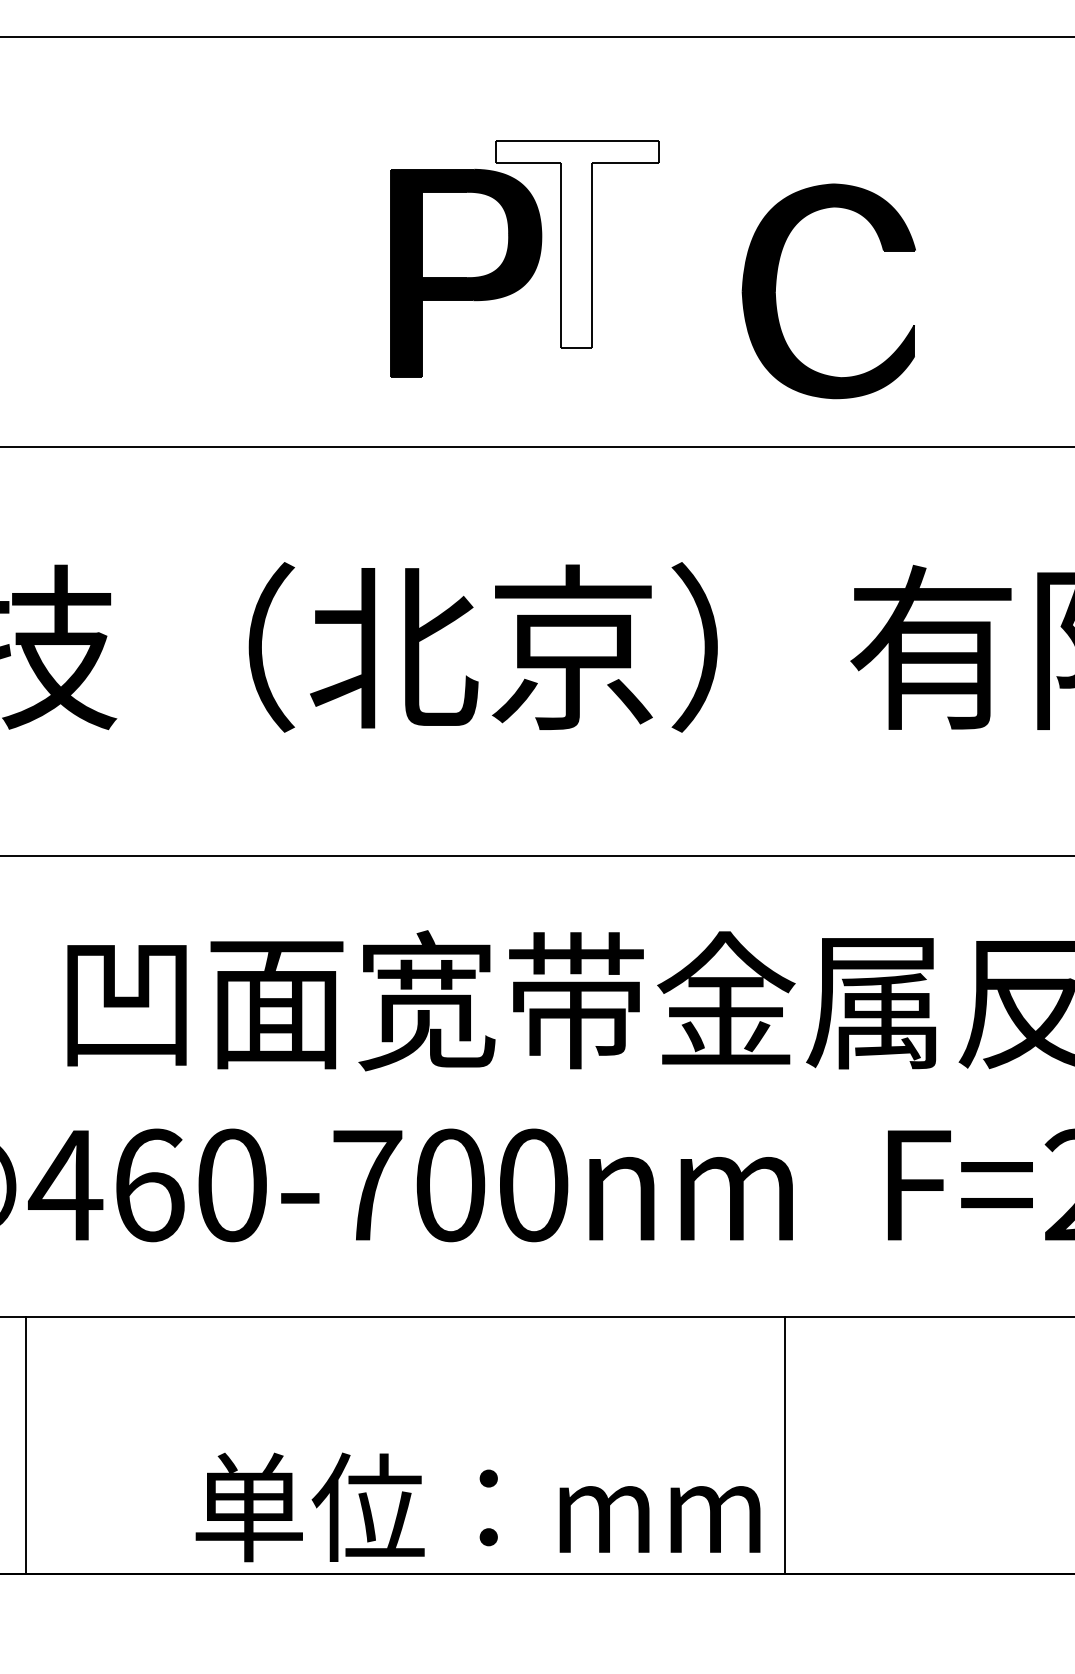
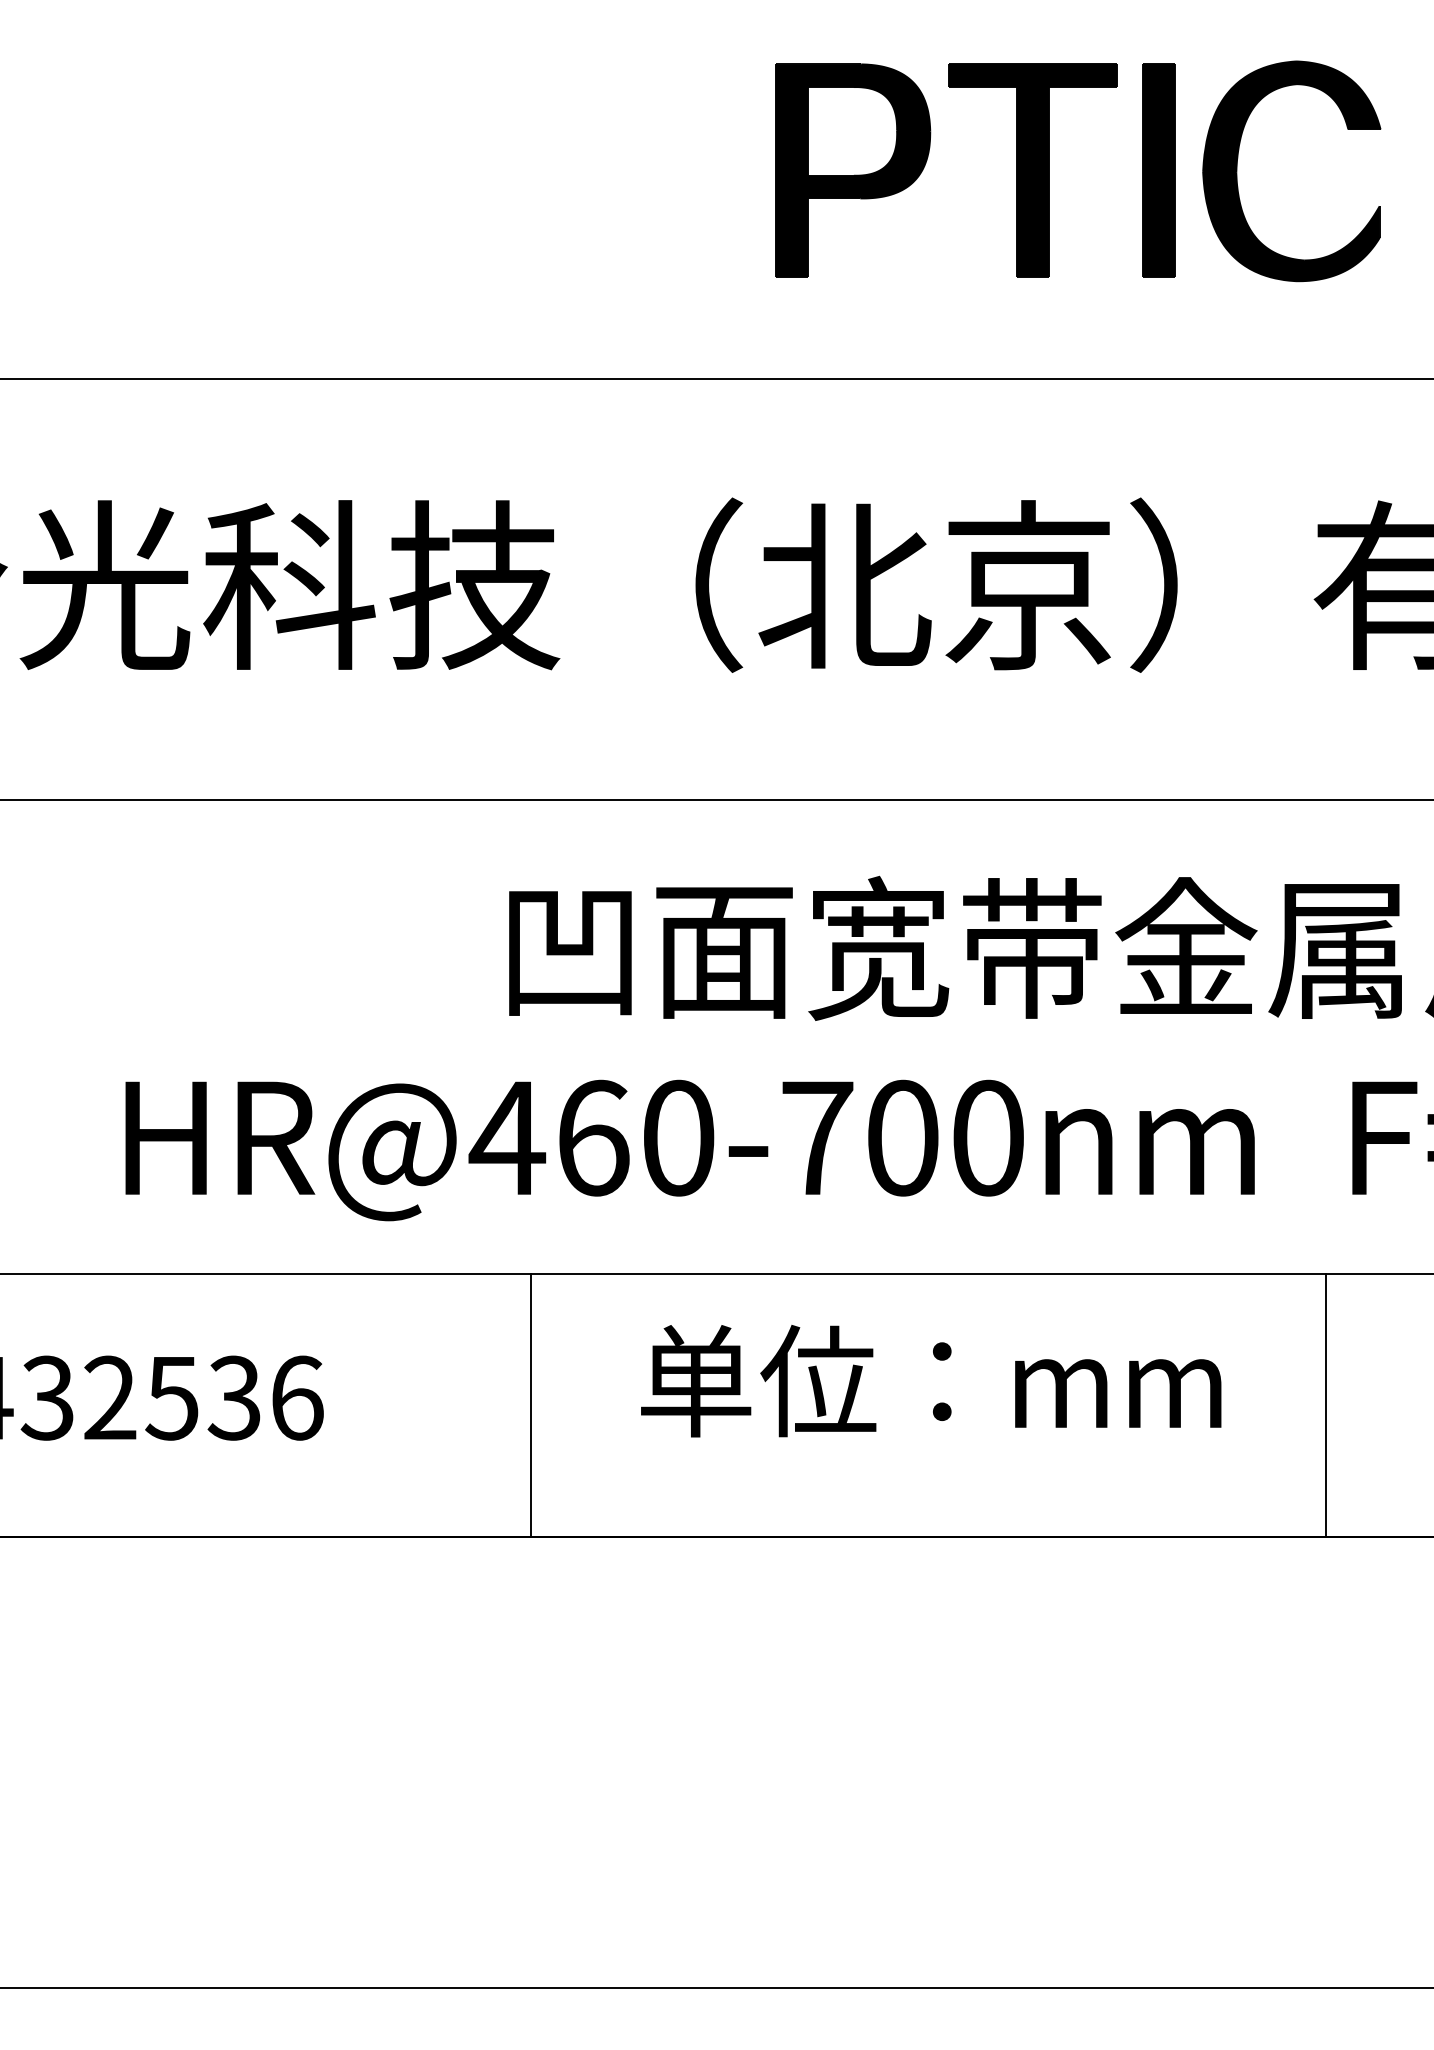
fill: (576, 243) -> (1032, 170), added
part: (699, 243) -> (1158, 170), added
part: (466, 273) -> (853, 170), moved
part: (776, 291) -> (1237, 171), moved
line: (25, 1445) -> (530, 1405), moved
line: (784, 1445) -> (1326, 1405), moved
text: (478, 1507) -> (931, 1381), moved

